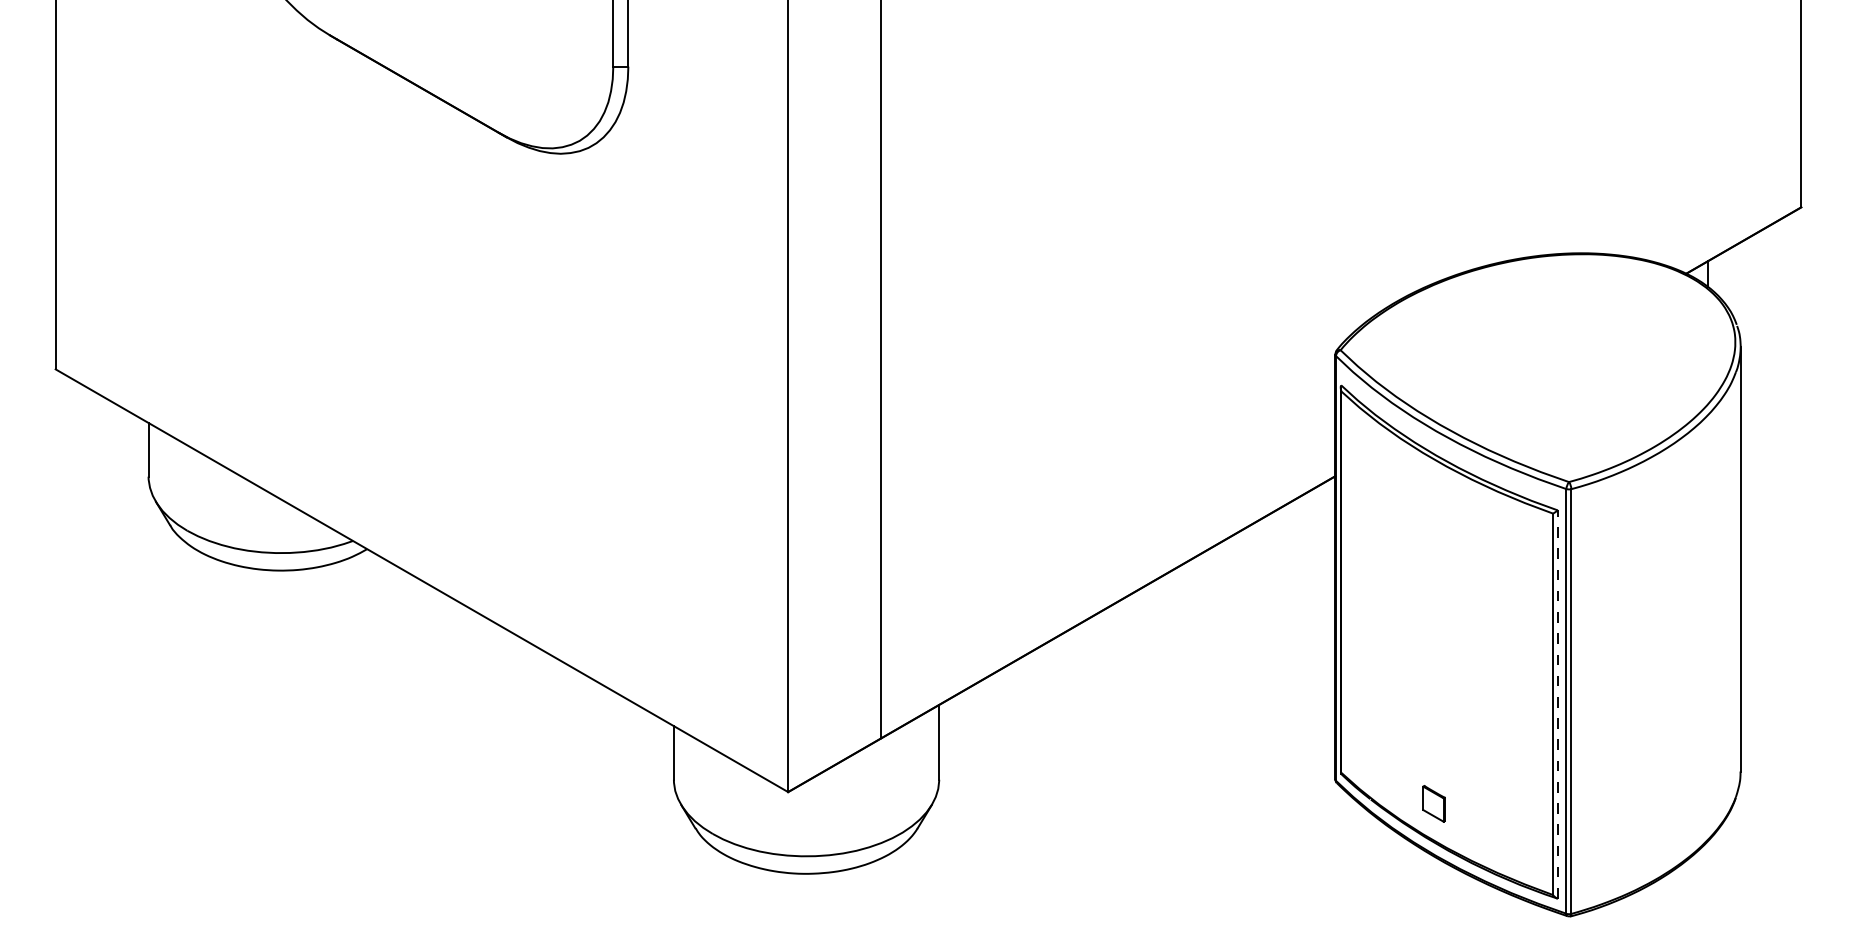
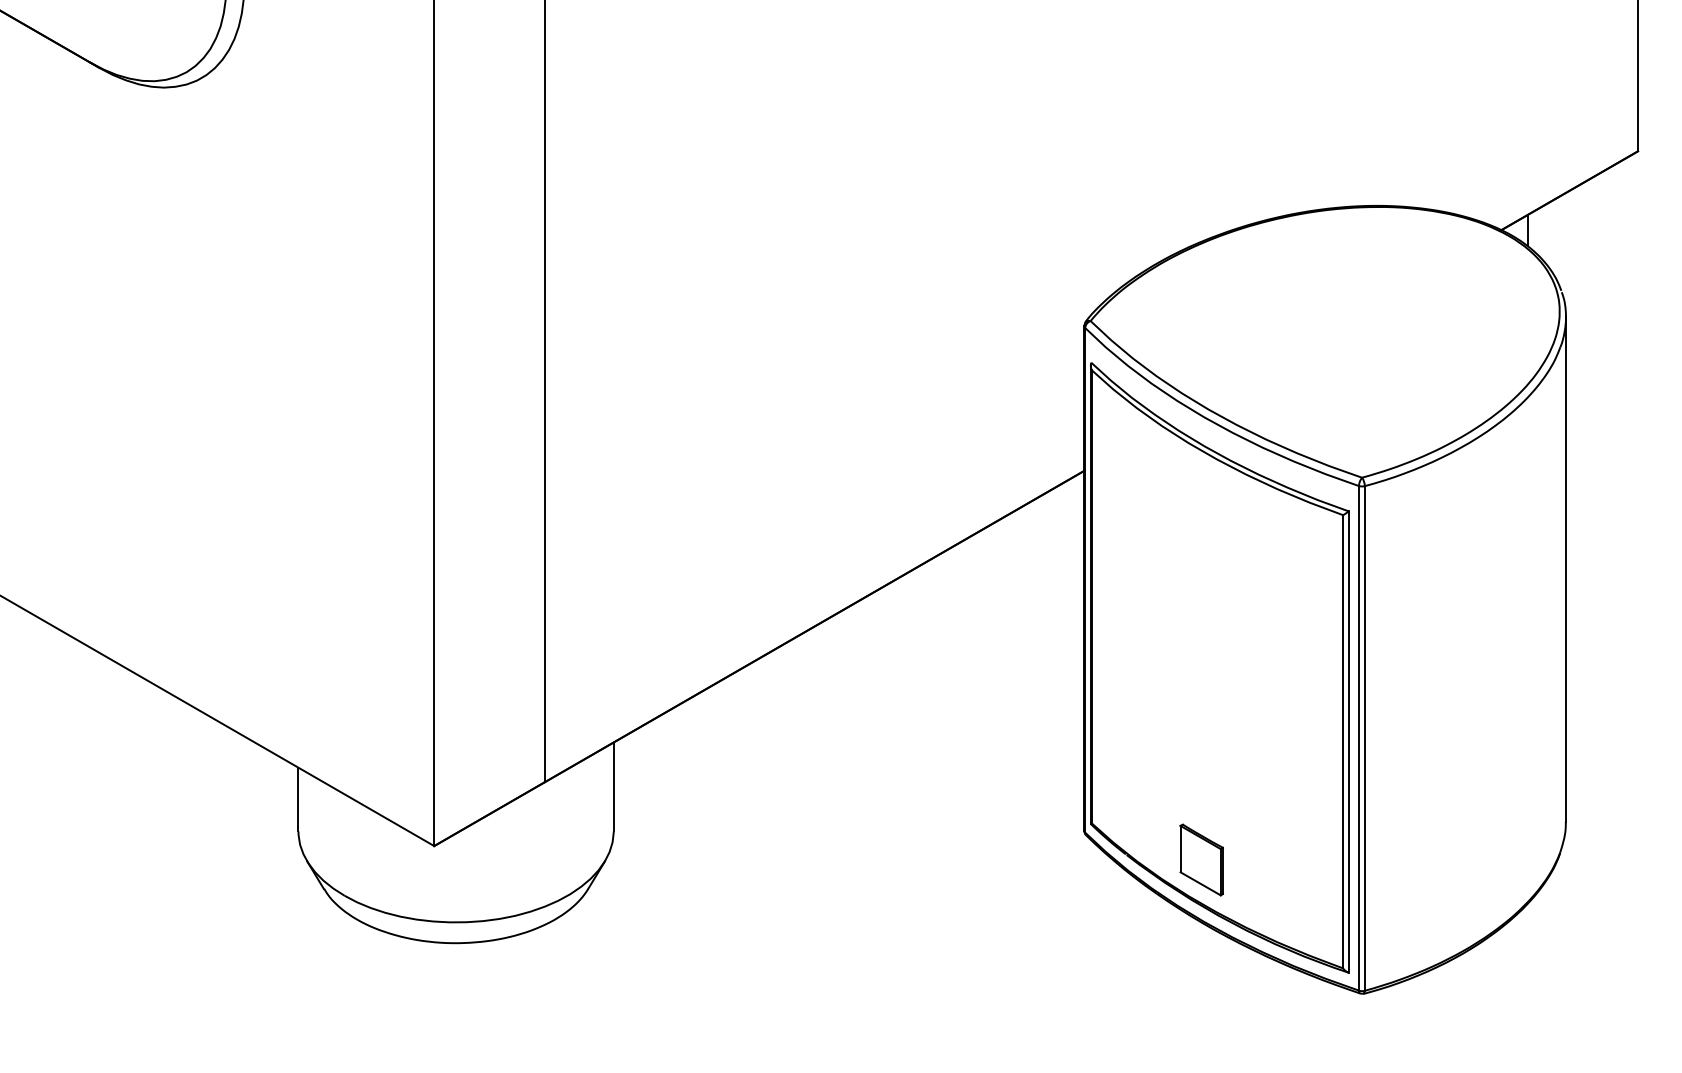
line: (1557, 704) -> (1348, 741), dashed -> solid
part: (1433, 803) -> (1201, 859), size x1.67

